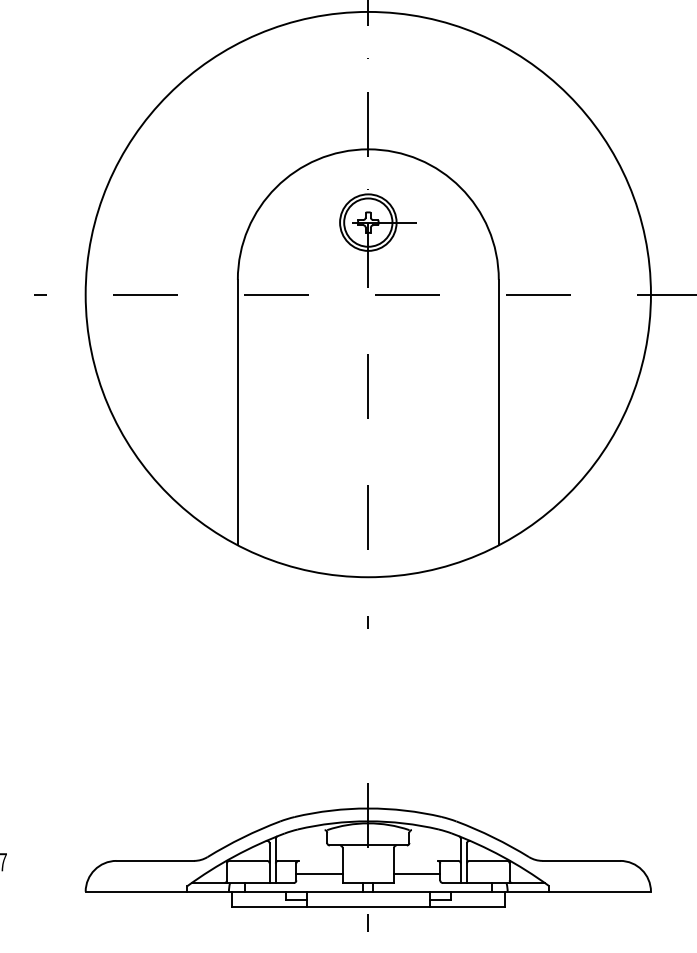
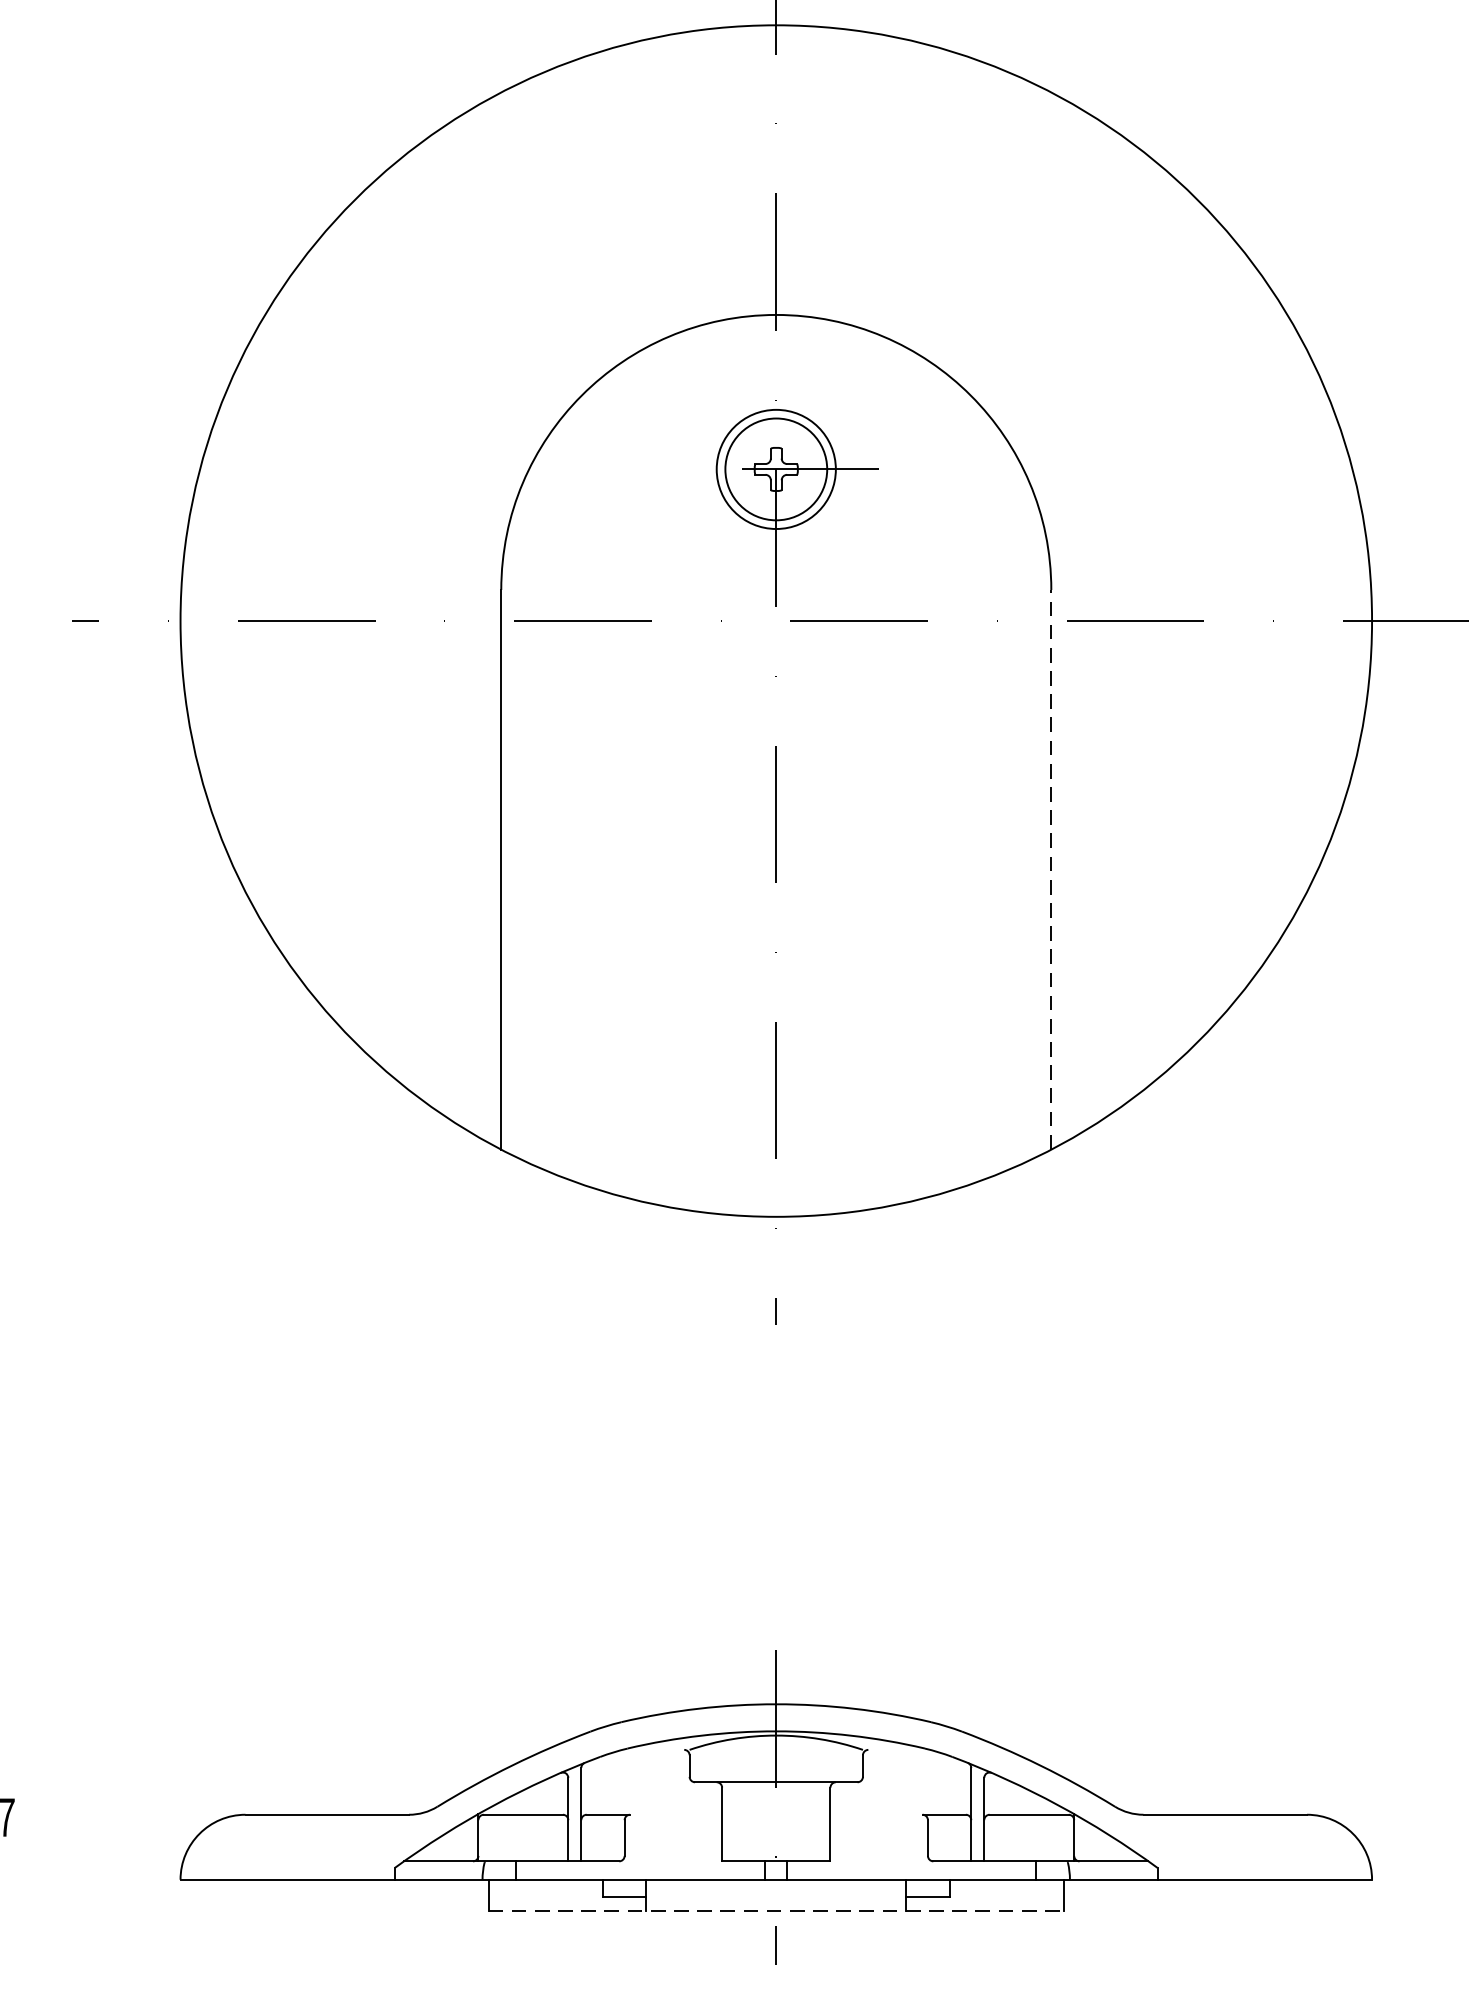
line: (498, 412) -> (1050, 869), solid -> dashed
line: (319, 873) -> (673, 1841), removed
line: (417, 873) -> (879, 1841), removed
line: (368, 906) -> (776, 1910), solid -> dashed

